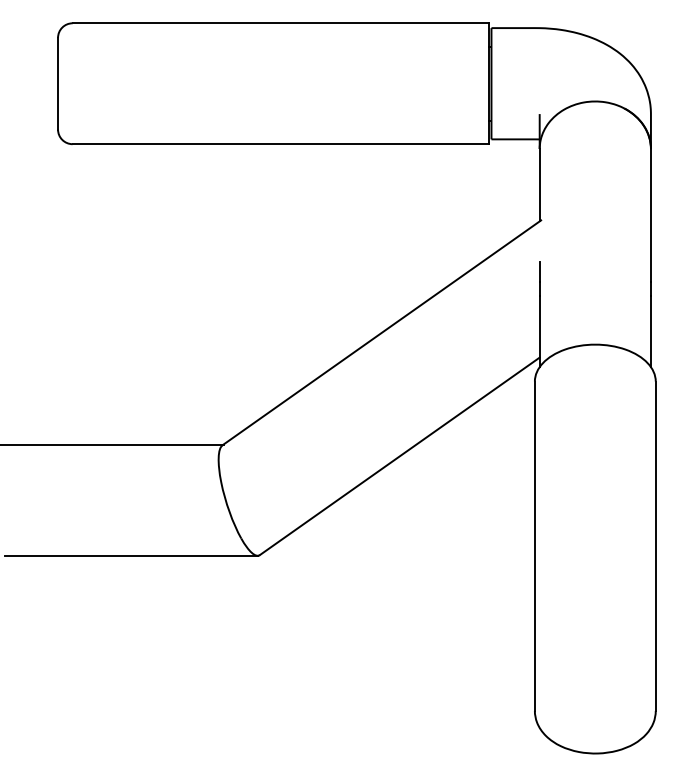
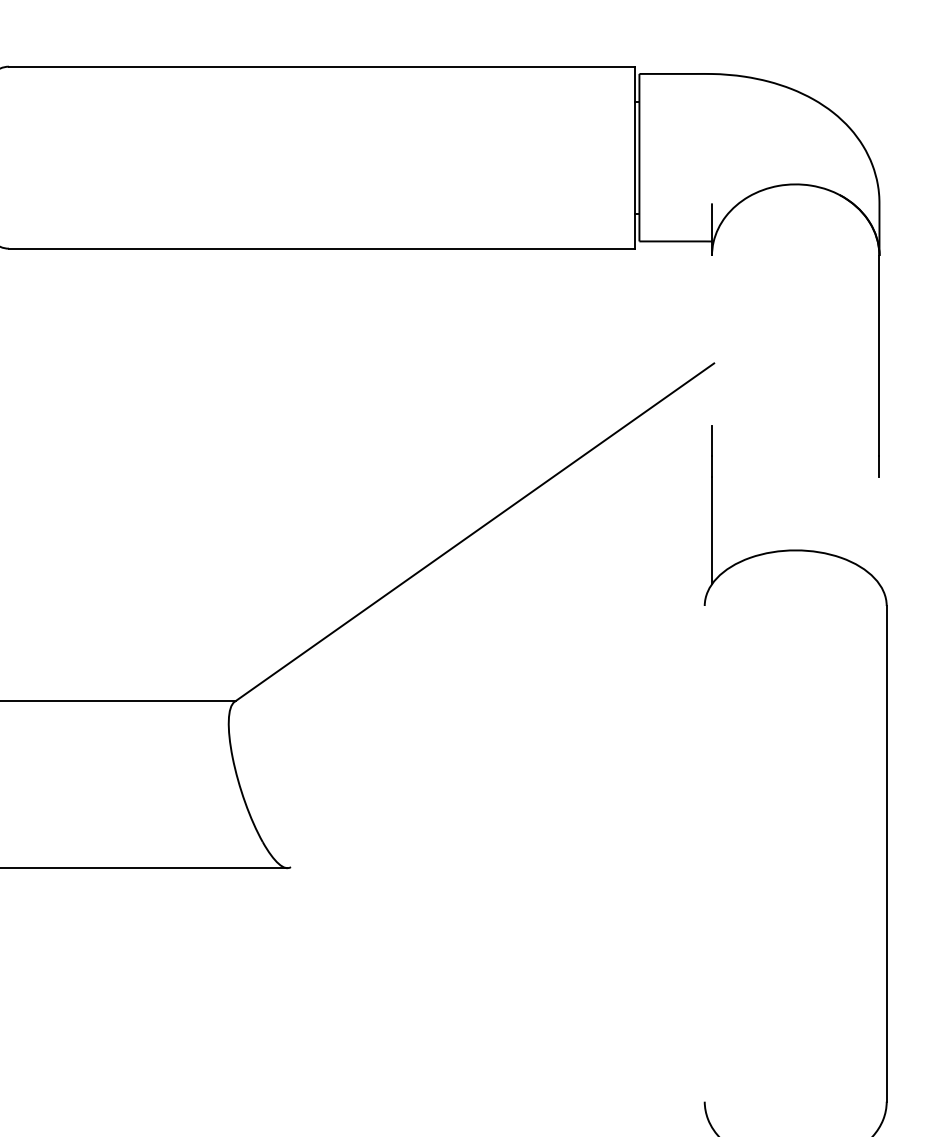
line: (539, 185) -> (711, 310), removed
line: (650, 331) -> (878, 530), removed
line: (399, 456) -> (500, 718), removed
line: (534, 545) -> (704, 852), removed

